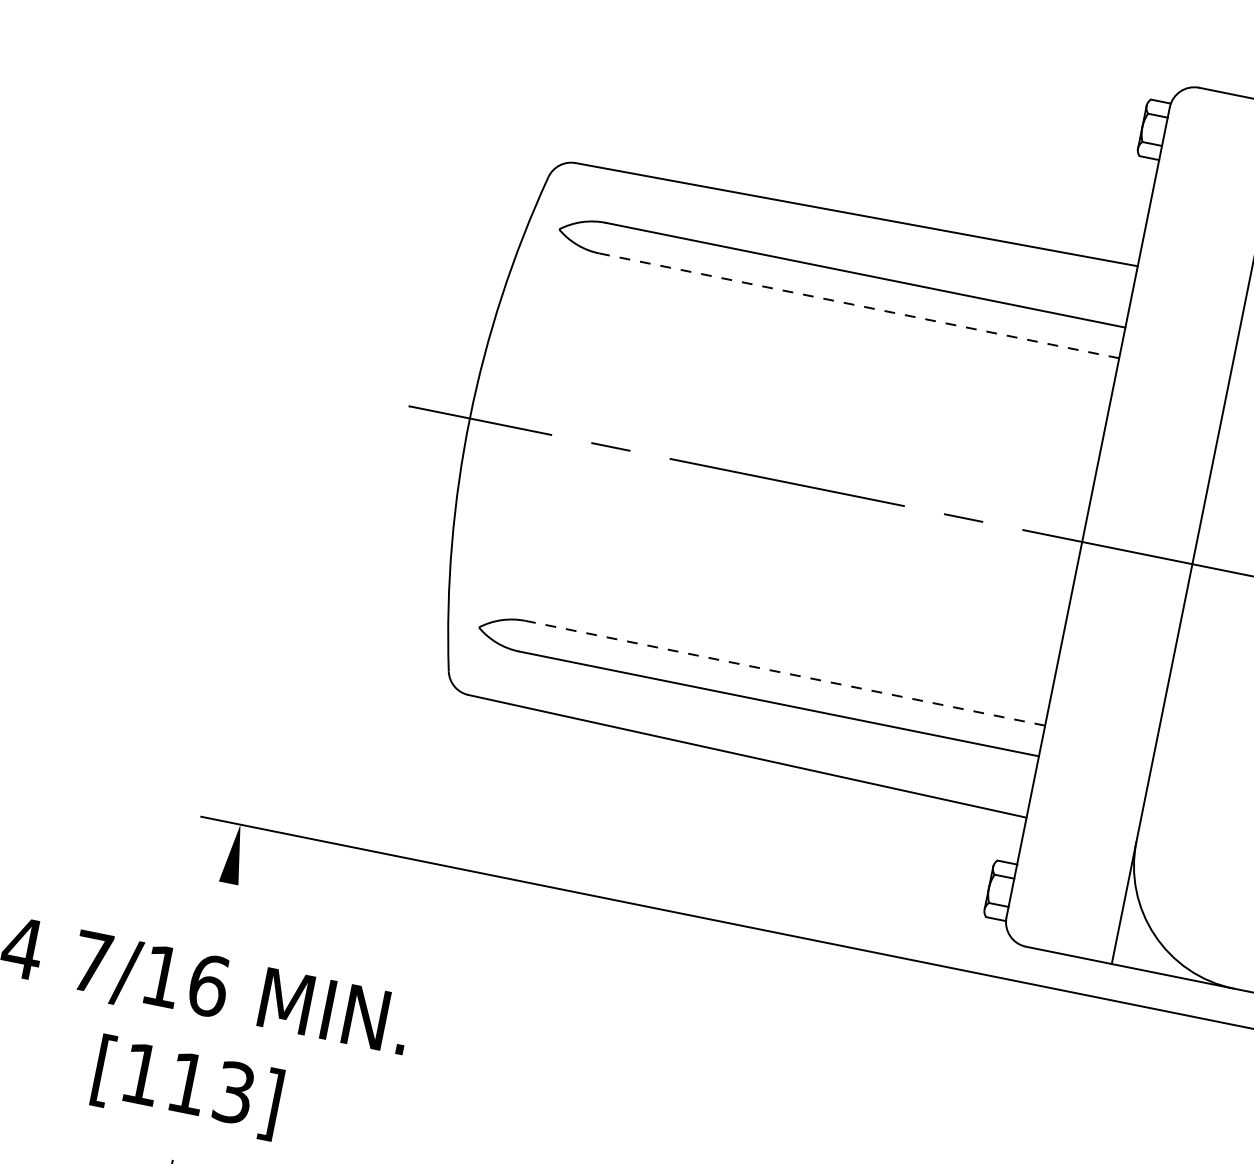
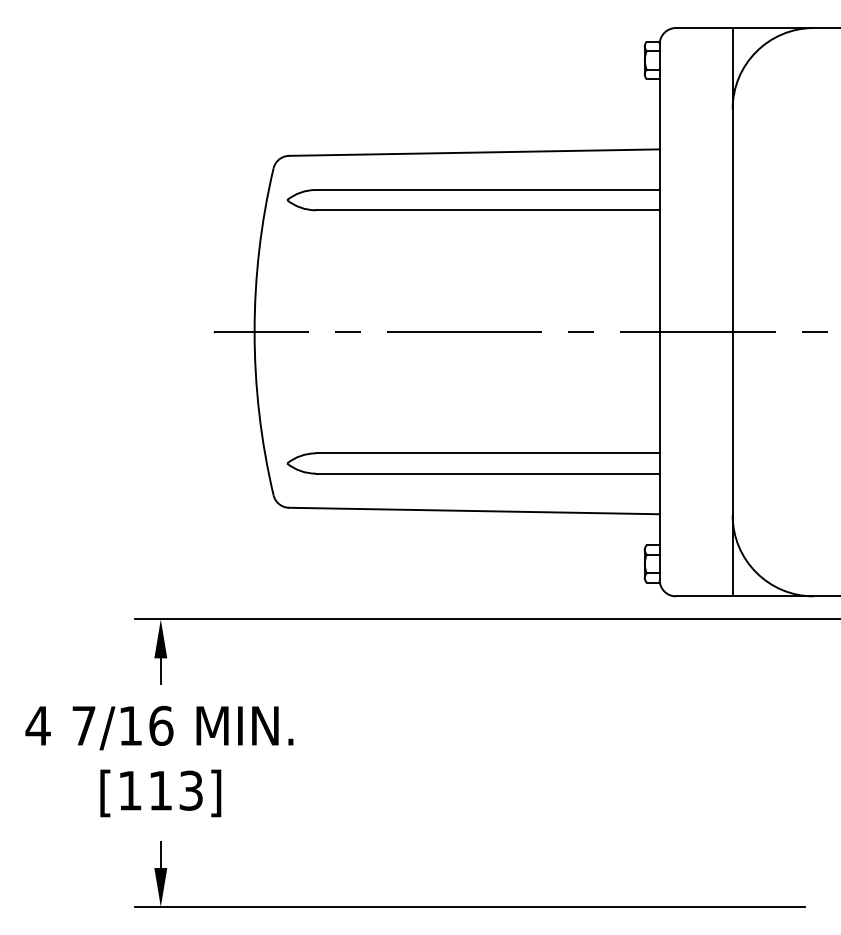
line: (858, 306) -> (487, 210), dashed -> solid
line: (784, 673) -> (487, 453), dashed -> solid
line: (224, 903) -> (160, 671), added

